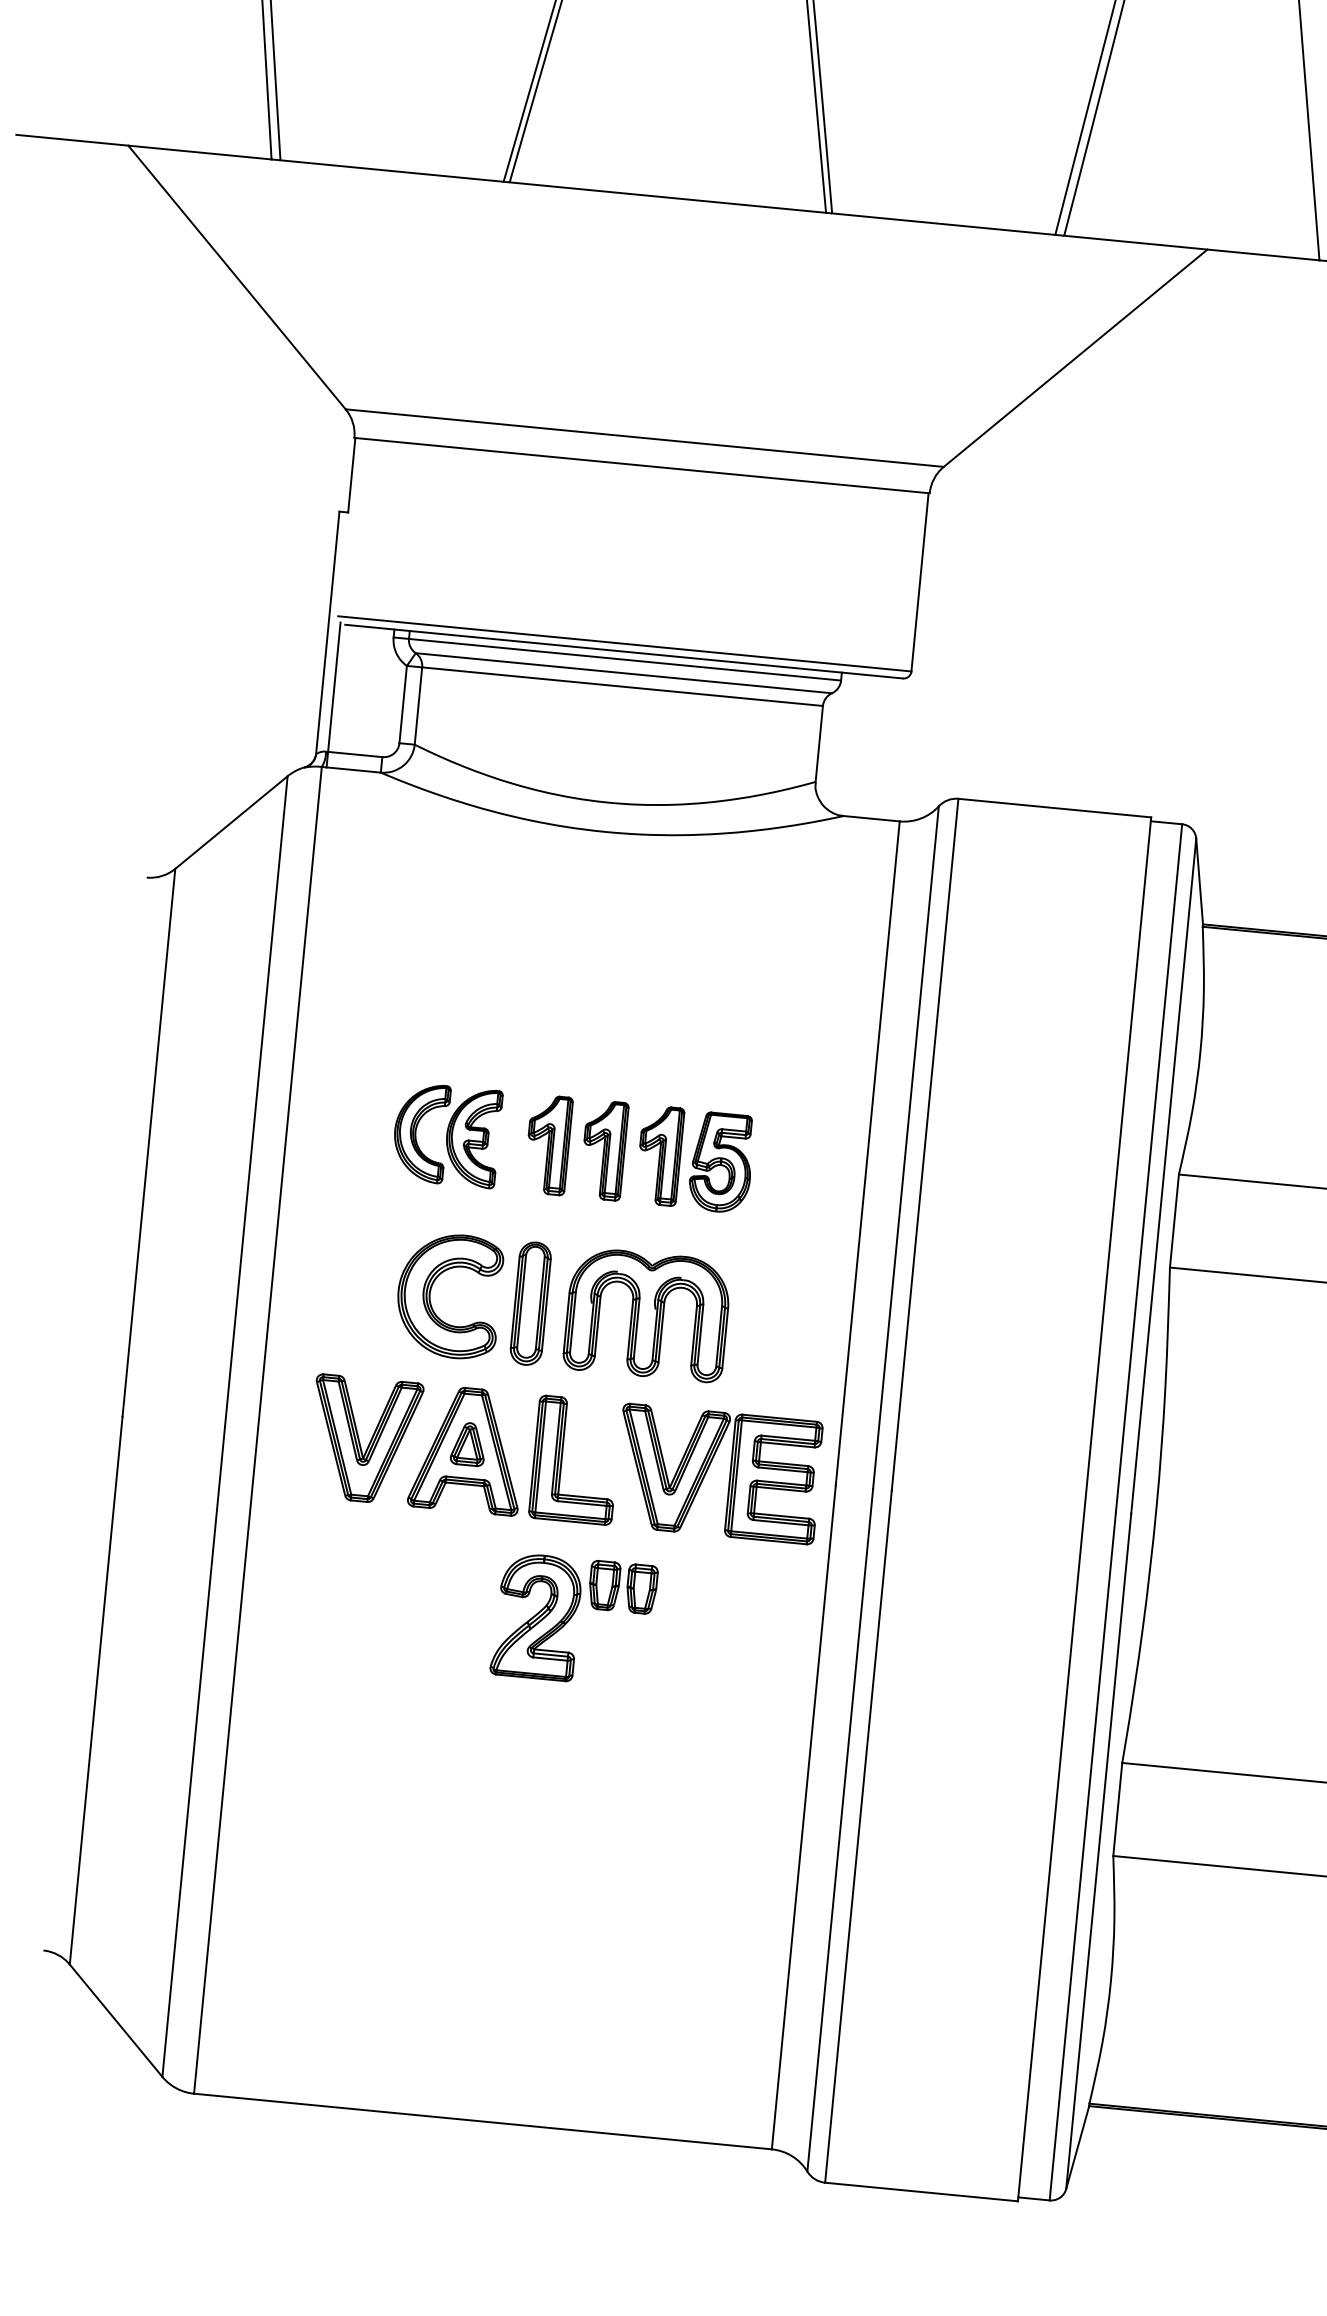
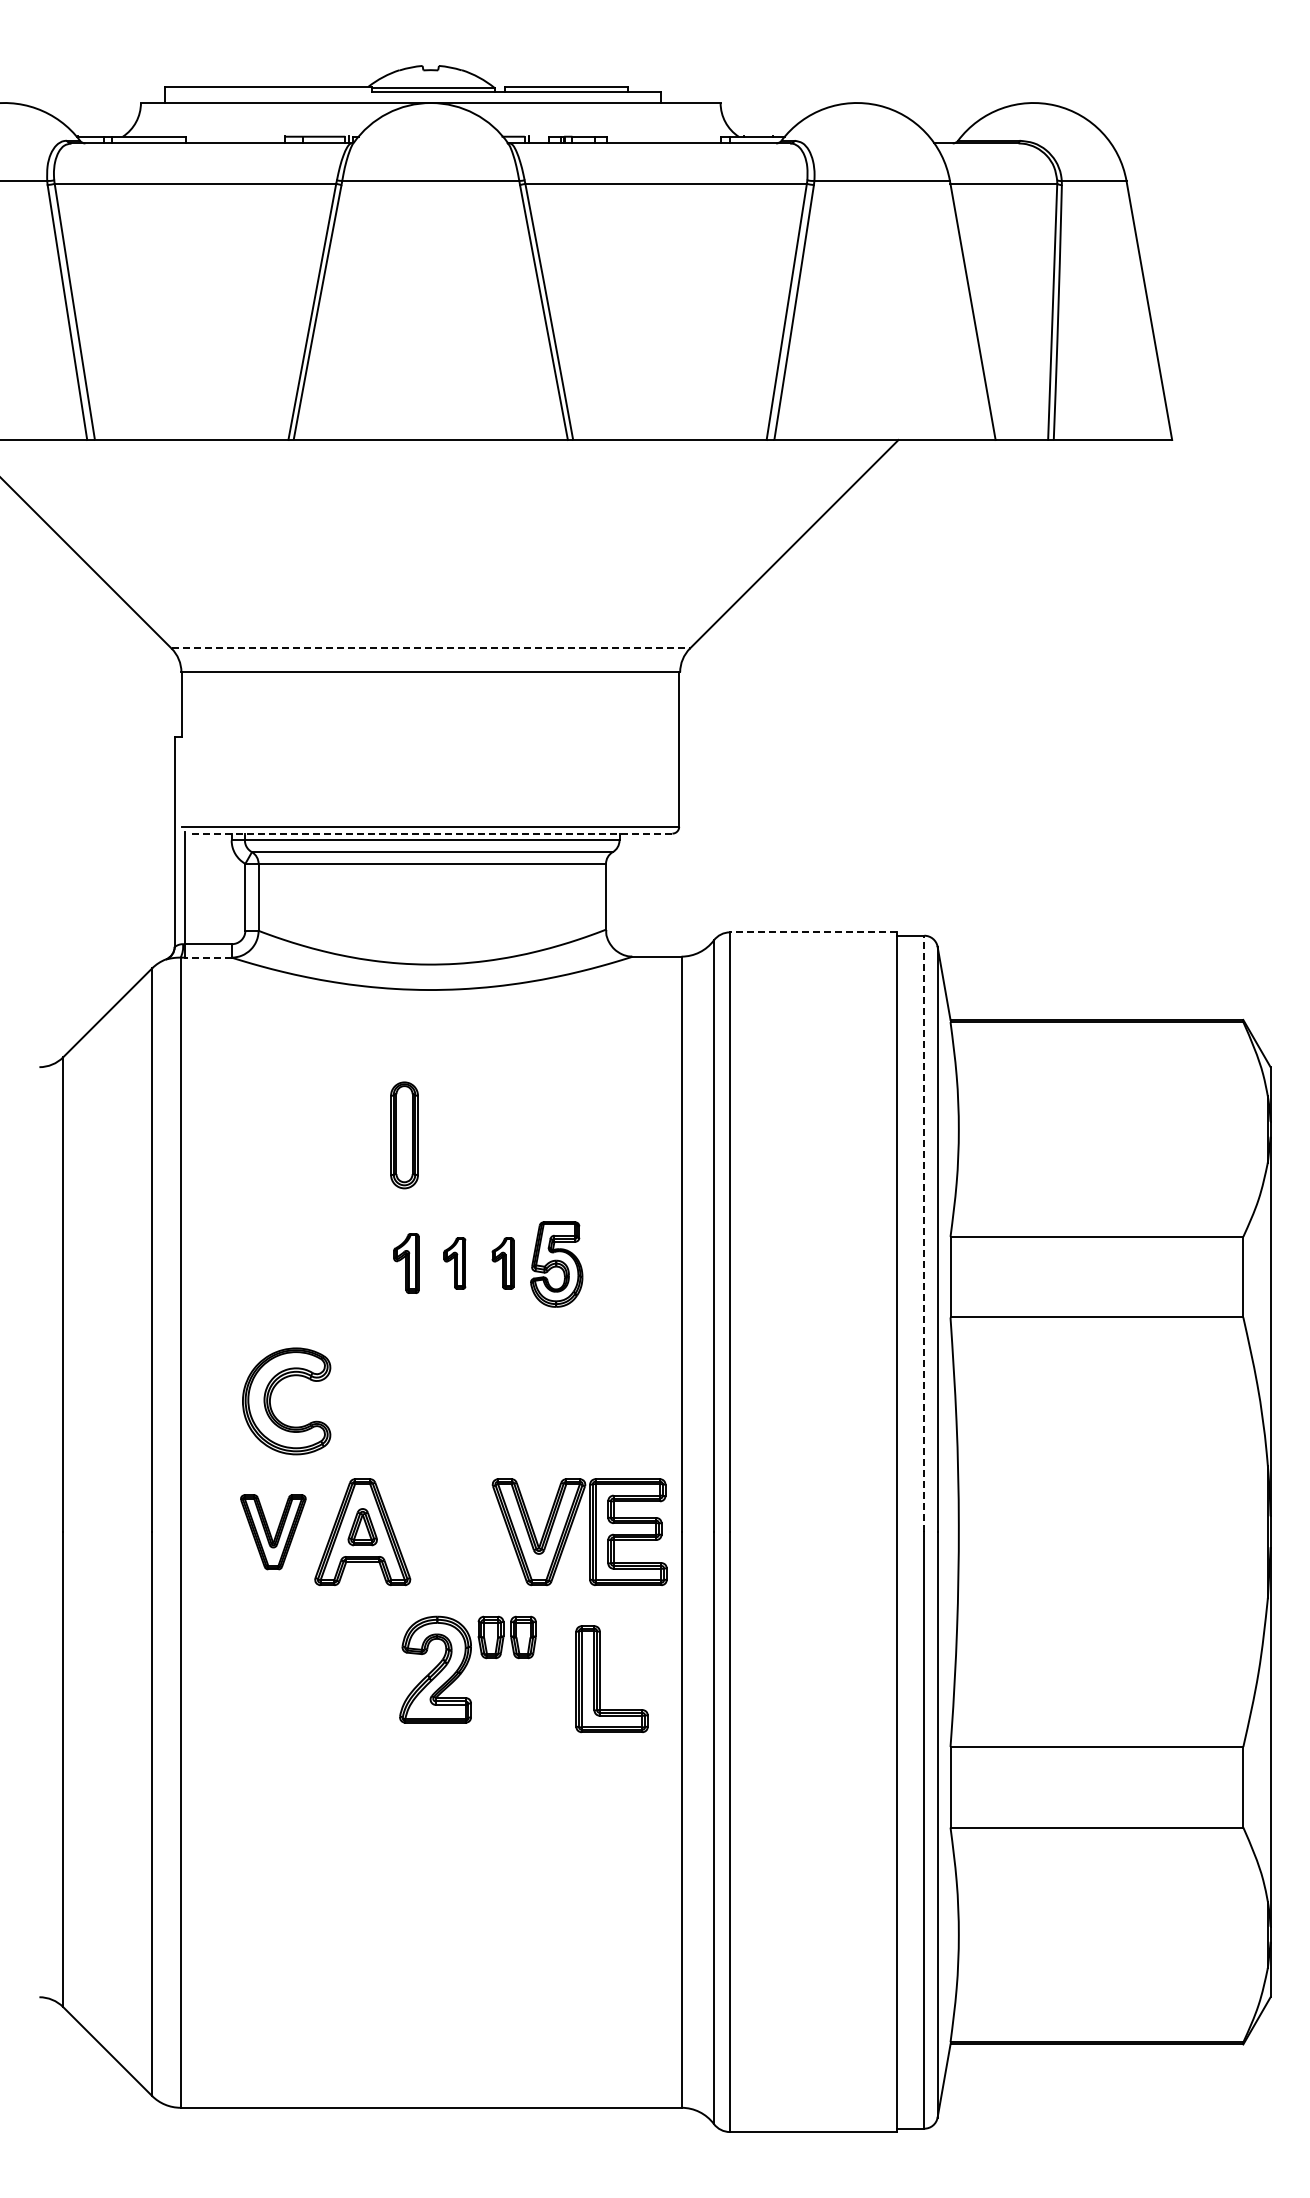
line: (645, 438) -> (431, 648), solid -> dashed
line: (623, 651) -> (430, 833), solid -> dashed
line: (353, 769) -> (208, 957), solid -> dashed
line: (1054, 808) -> (813, 932), solid -> dashed
part: (446, 1135) -> (318, 1263), removed
part: (548, 1144) -> (406, 1263), size x0.7
part: (603, 1150) -> (454, 1263), size x0.6
part: (659, 1155) -> (502, 1263), size x0.6
line: (1149, 1167) -> (924, 1233), solid -> dashed
part: (431, 1289) -> (271, 1397), moved
part: (530, 1303) -> (404, 1135), moved
part: (647, 1315) -> (505, 1401), removed
part: (365, 1440) -> (273, 1532), size x0.7
part: (562, 1458) -> (600, 1678), moved

